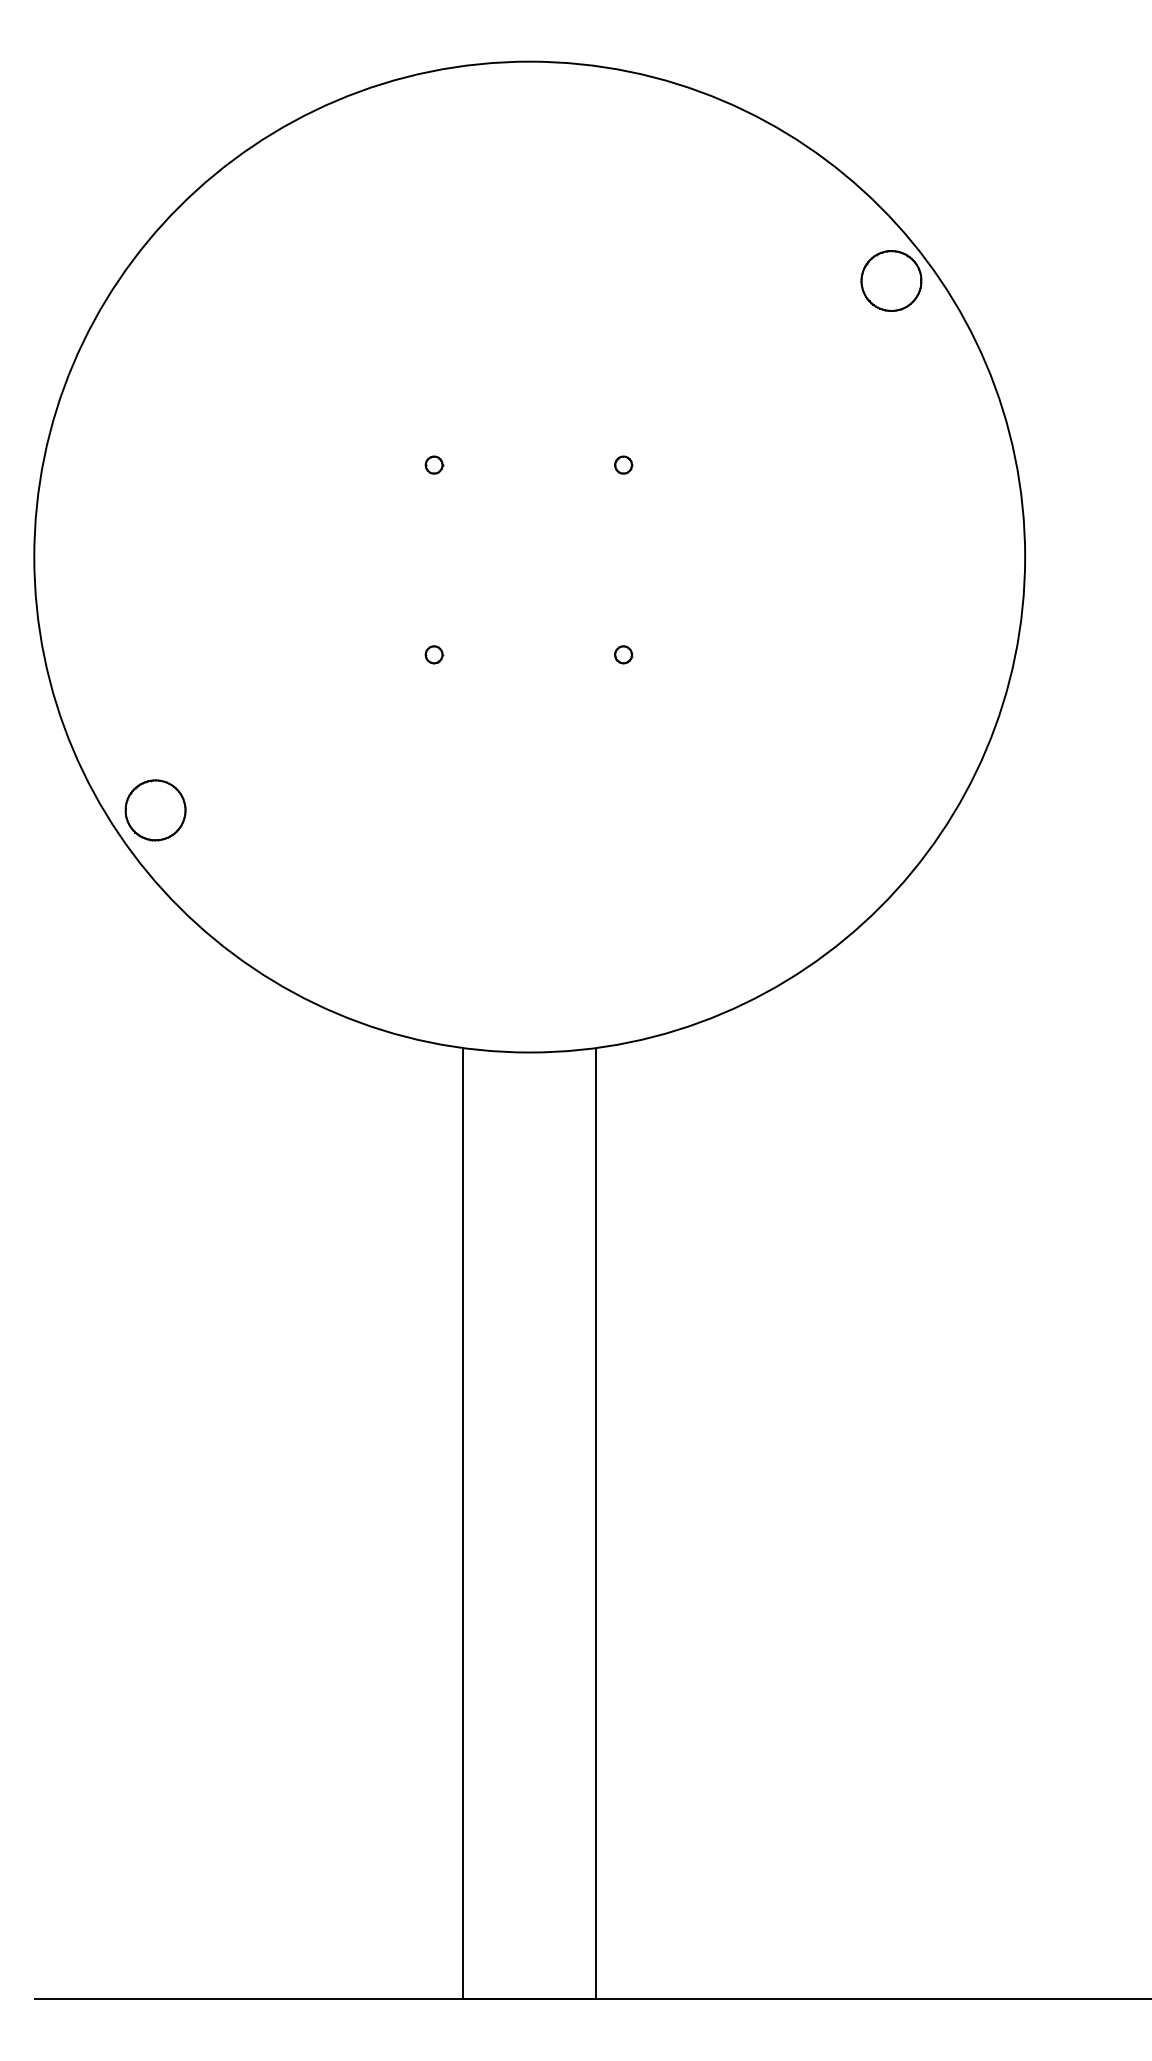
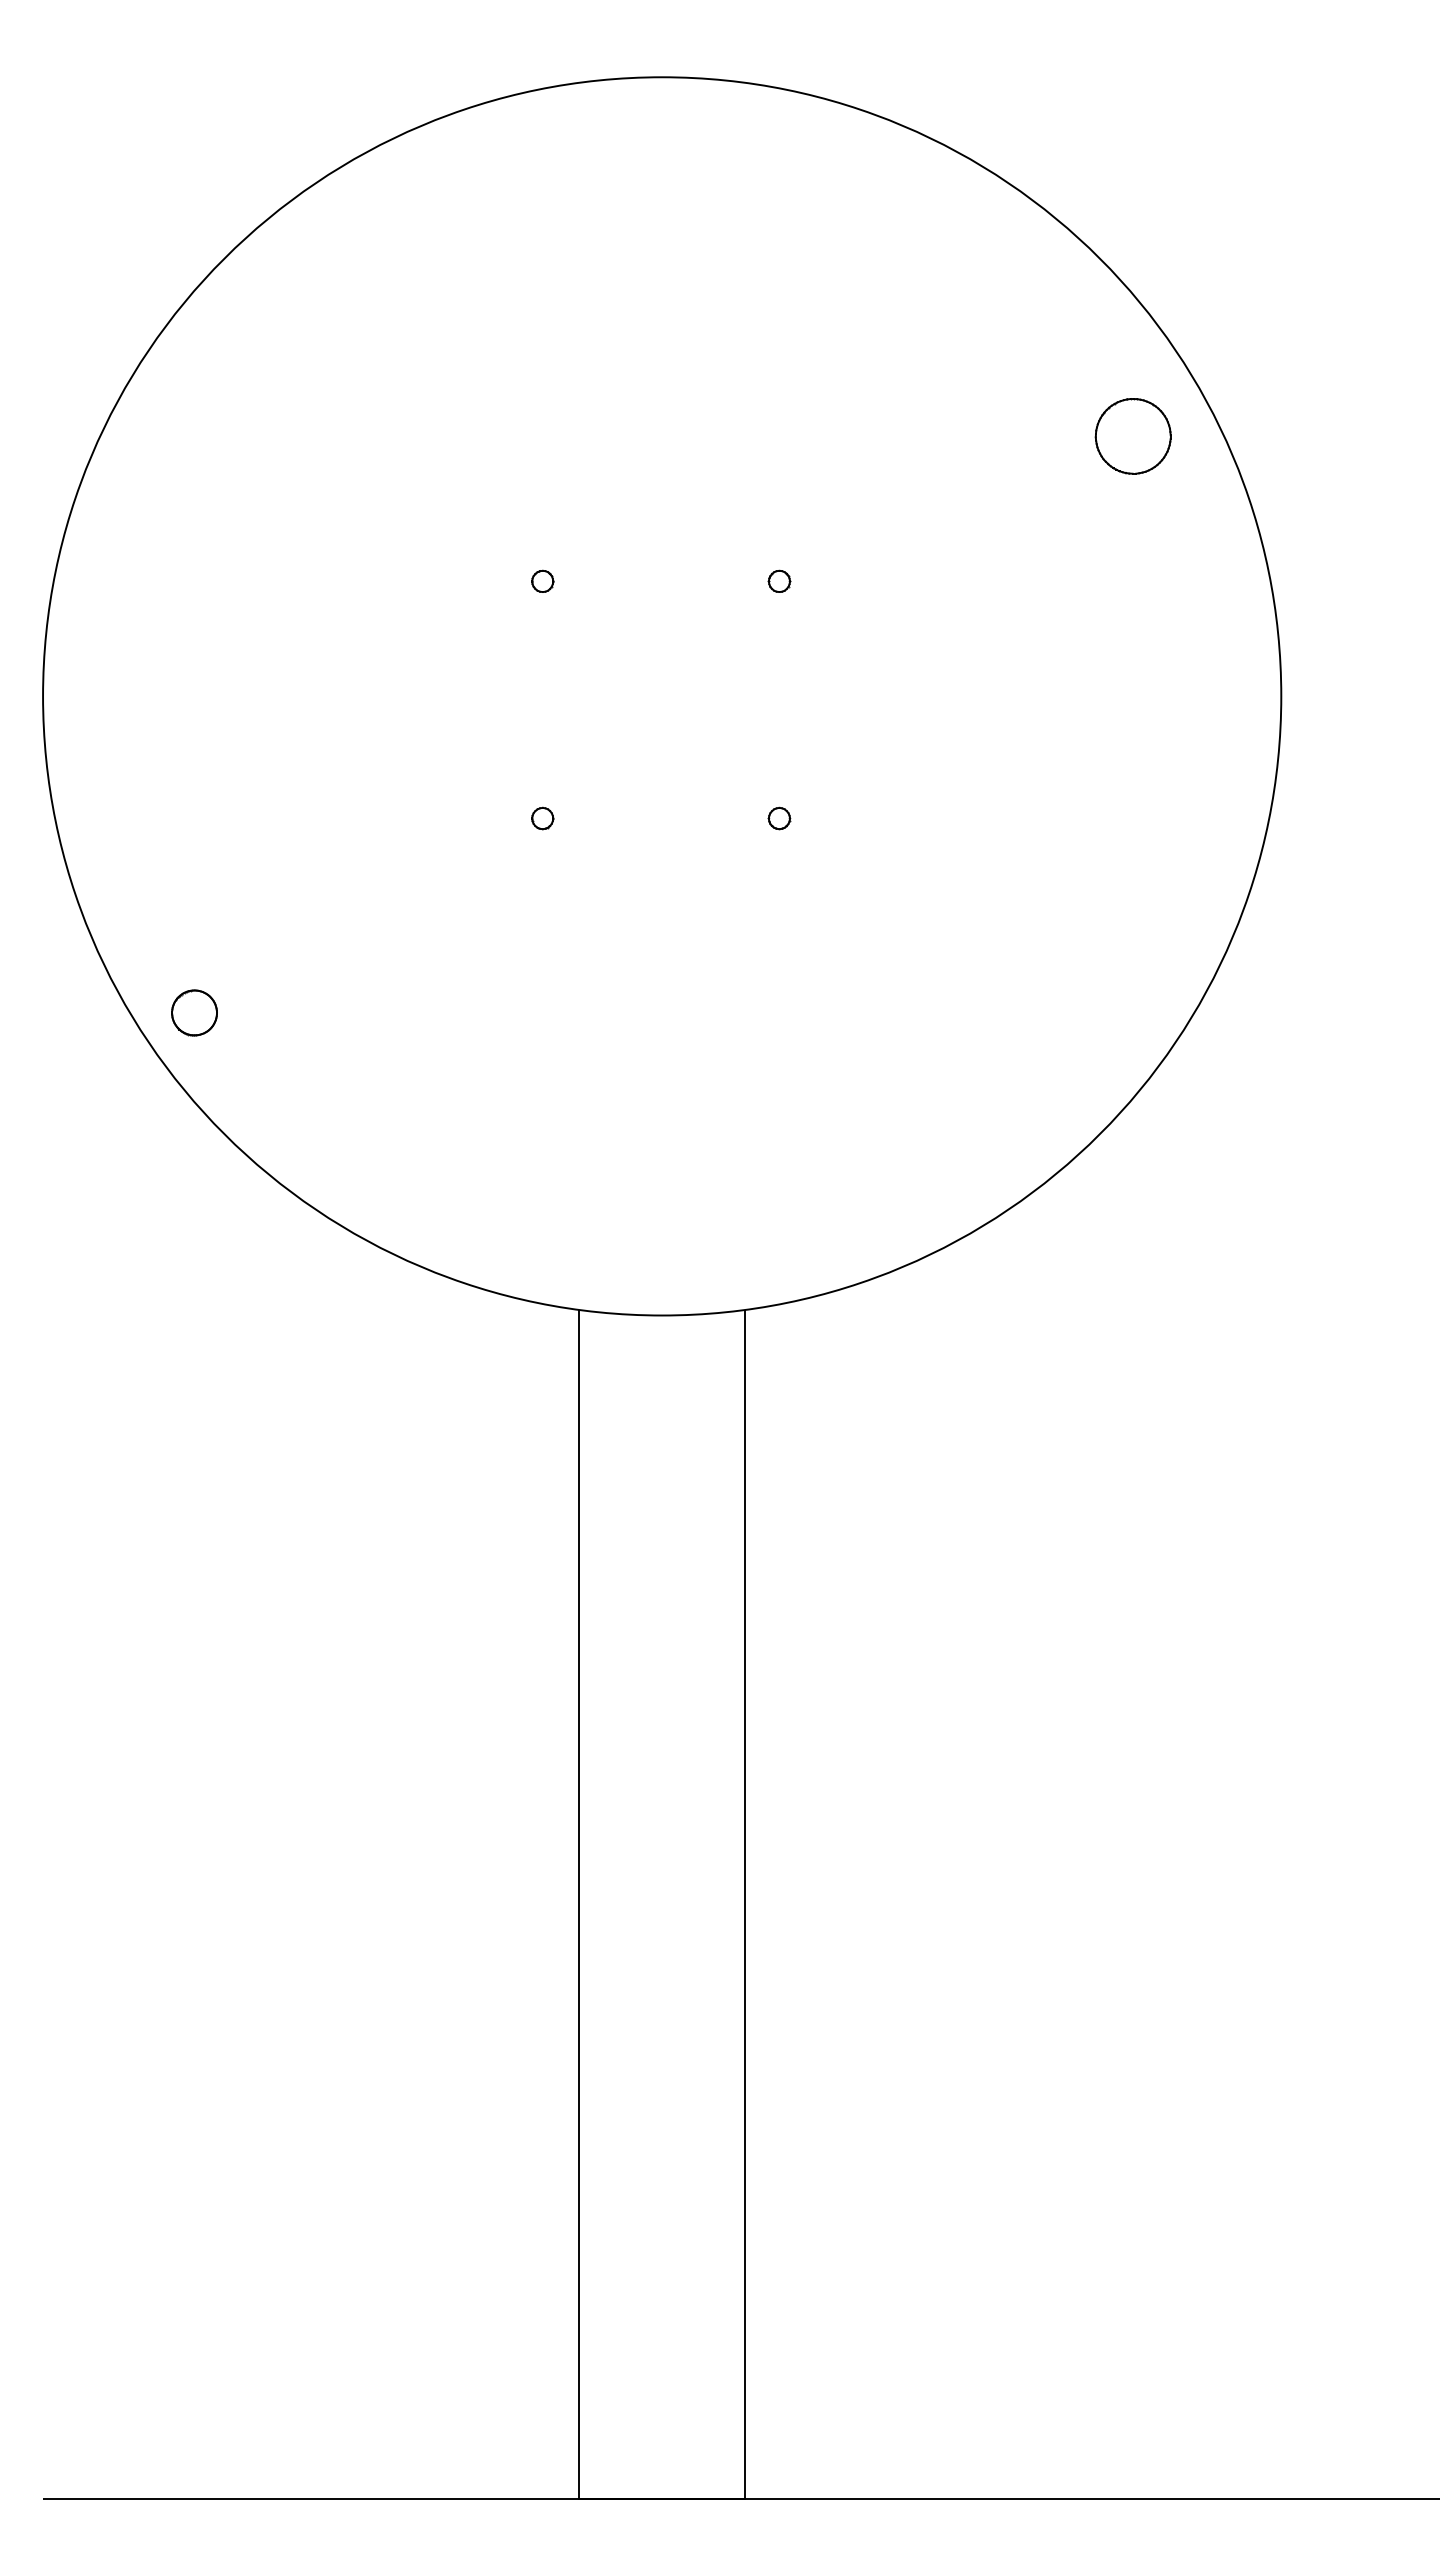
part: (890, 281) -> (1132, 436), moved
part: (155, 810) -> (194, 1012), size x0.6

